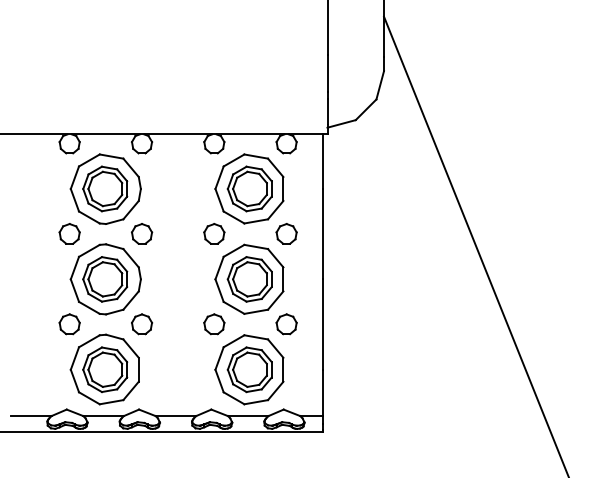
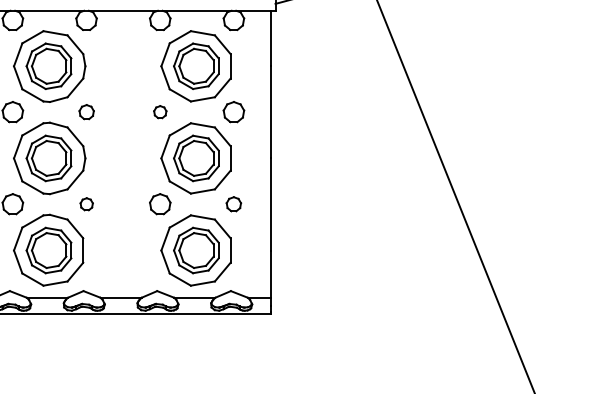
part: (142, 233) -> (87, 111), size x0.7
part: (214, 233) -> (160, 111), size x0.6
part: (142, 324) -> (87, 204), size x0.6
part: (286, 324) -> (233, 204), size x0.7

